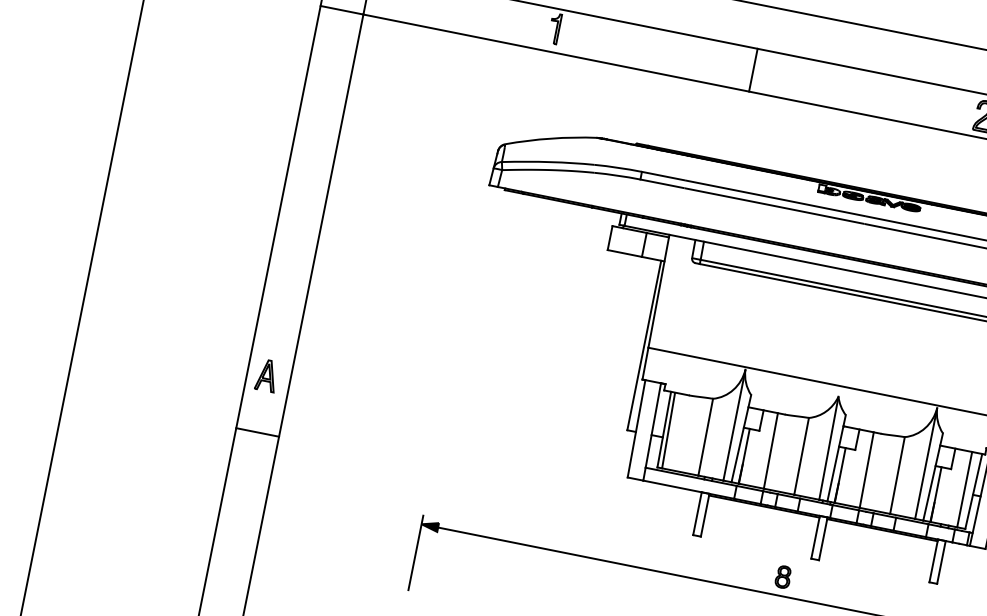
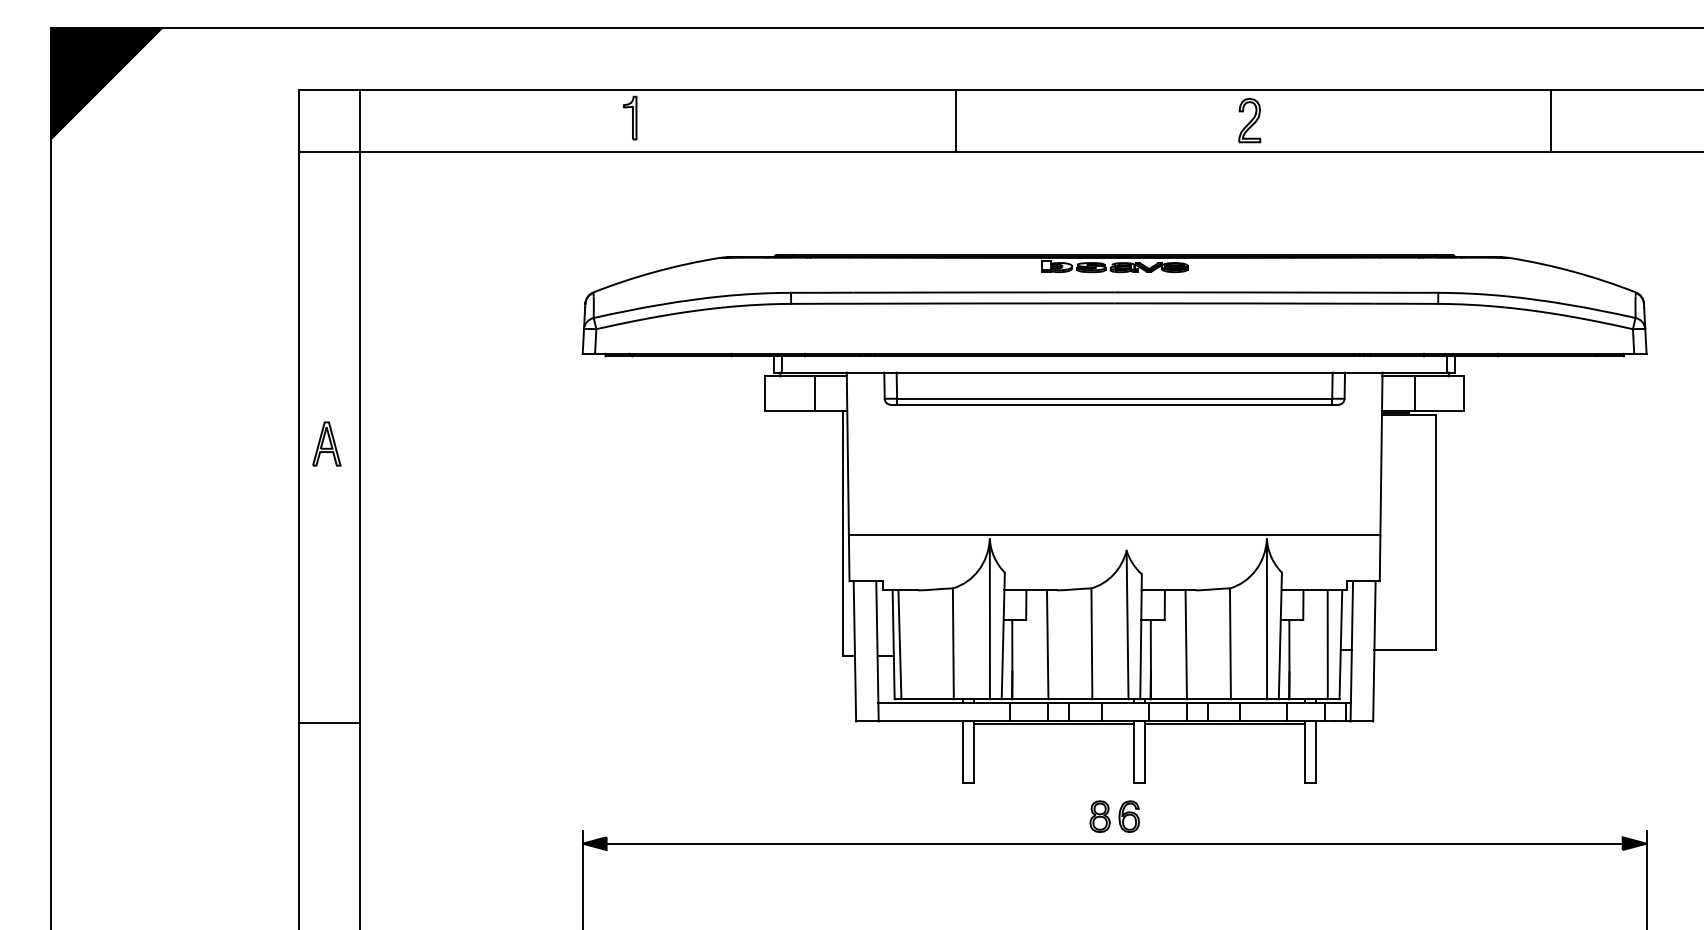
line: (753, 70) -> (955, 120), moved
part: (266, 375) -> (326, 443), moved
line: (257, 432) -> (329, 722), moved
part: (803, 580) -> (1128, 816), added

